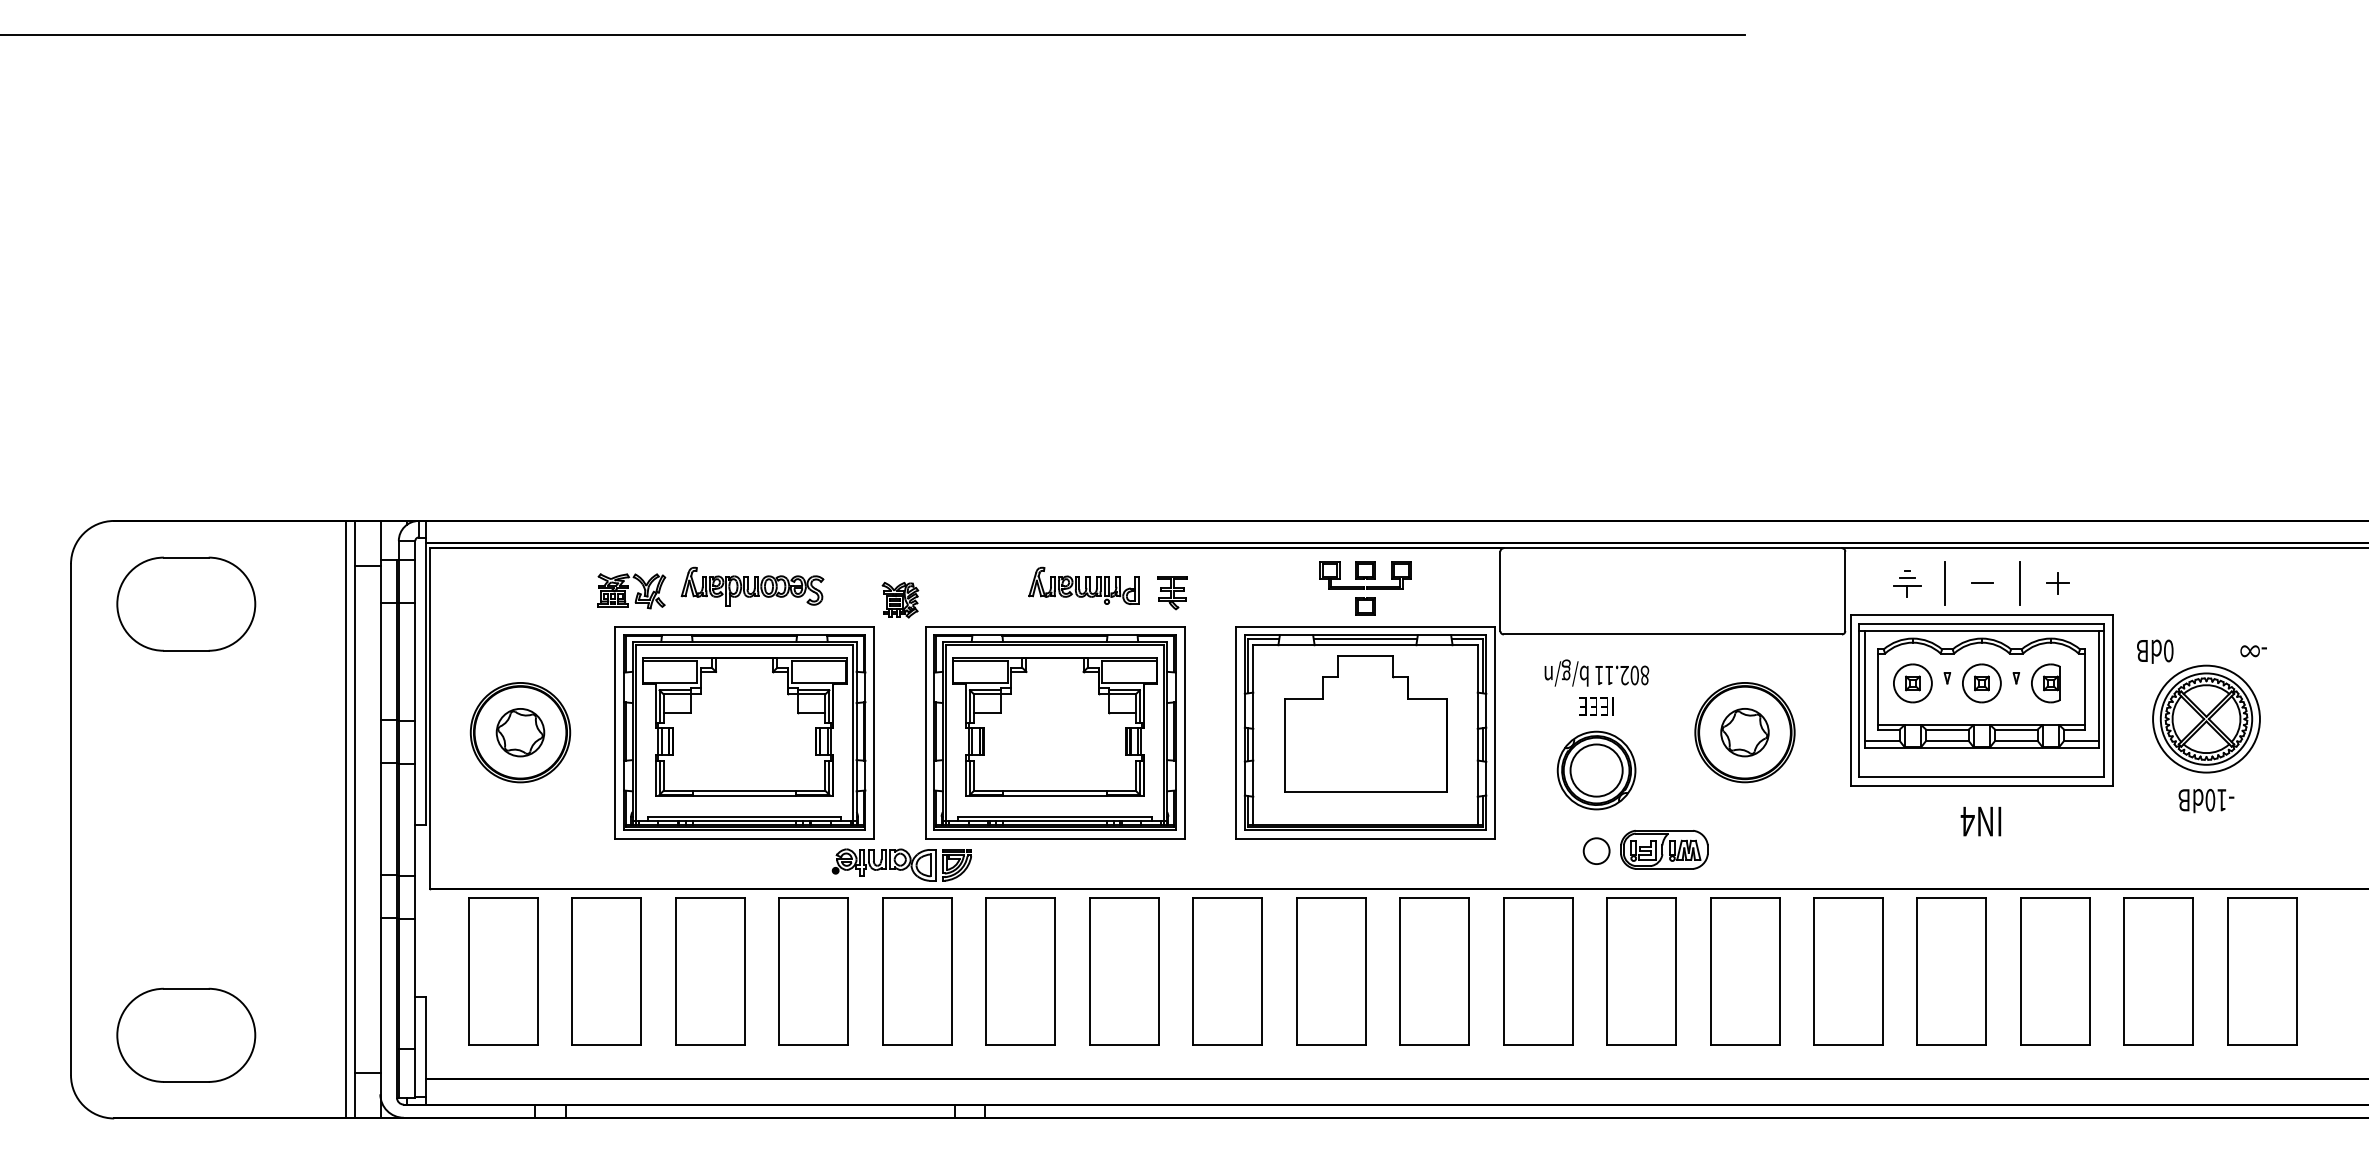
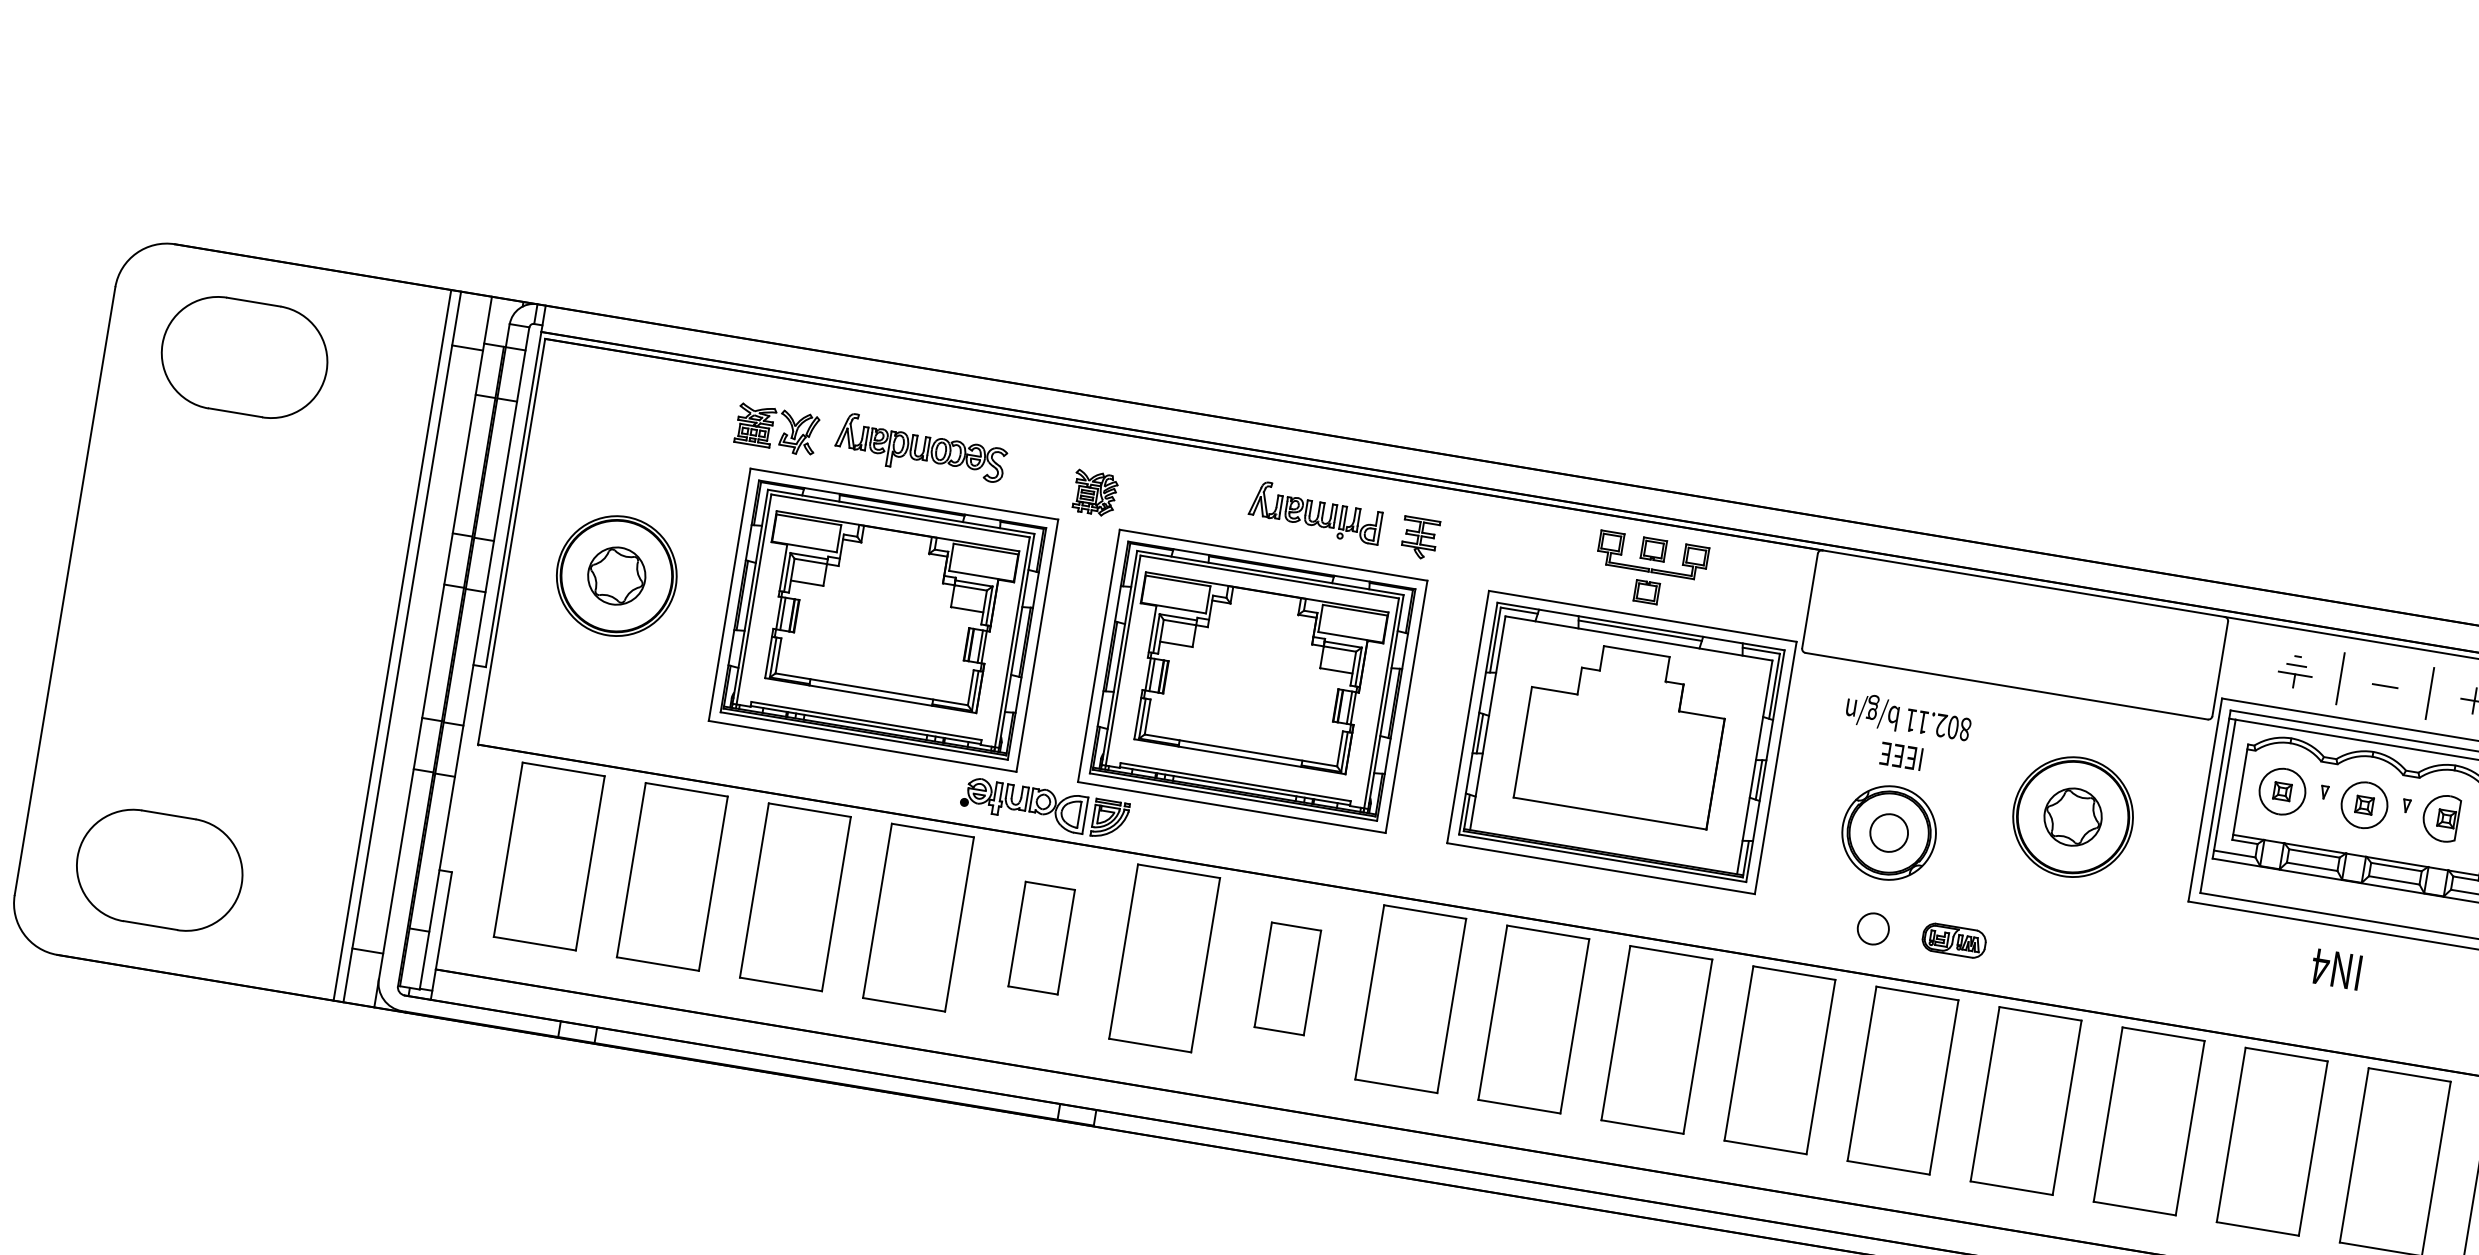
circle: (1596, 770) -> (1889, 832), size x0.6
part: (1664, 849) -> (1954, 940), size x0.6
part: (917, 971) -> (1041, 938), size x0.6
part: (1124, 971) -> (1288, 979), size x0.6

